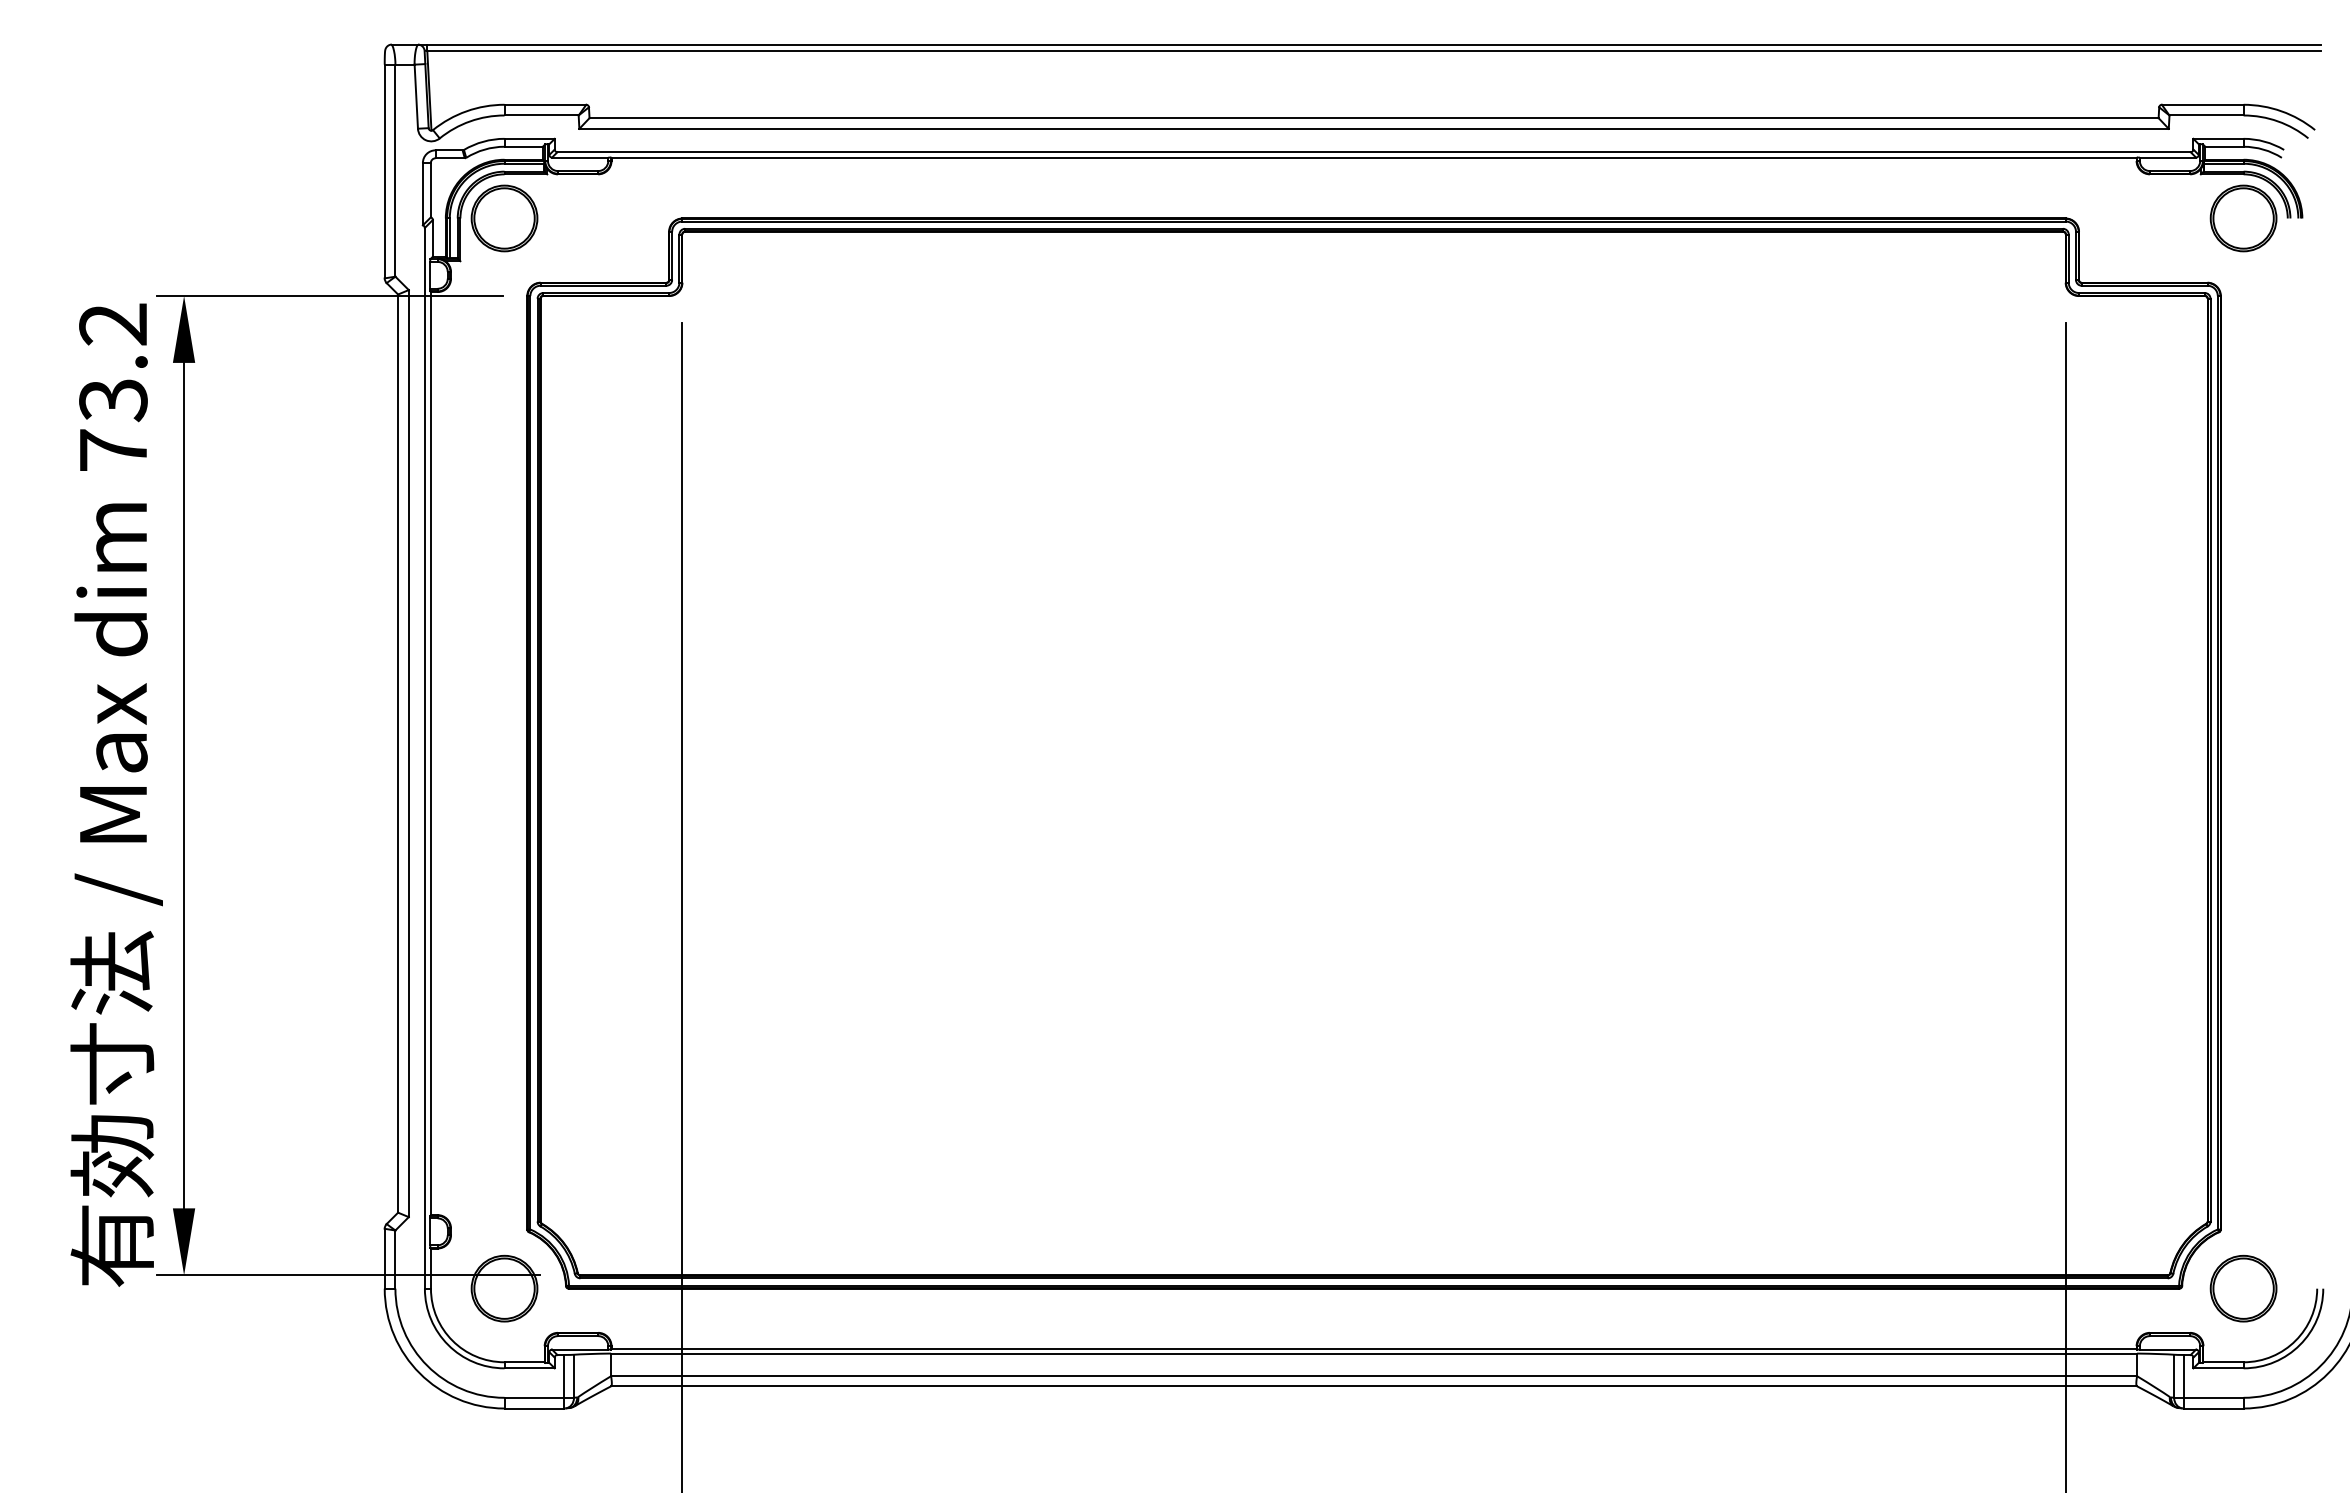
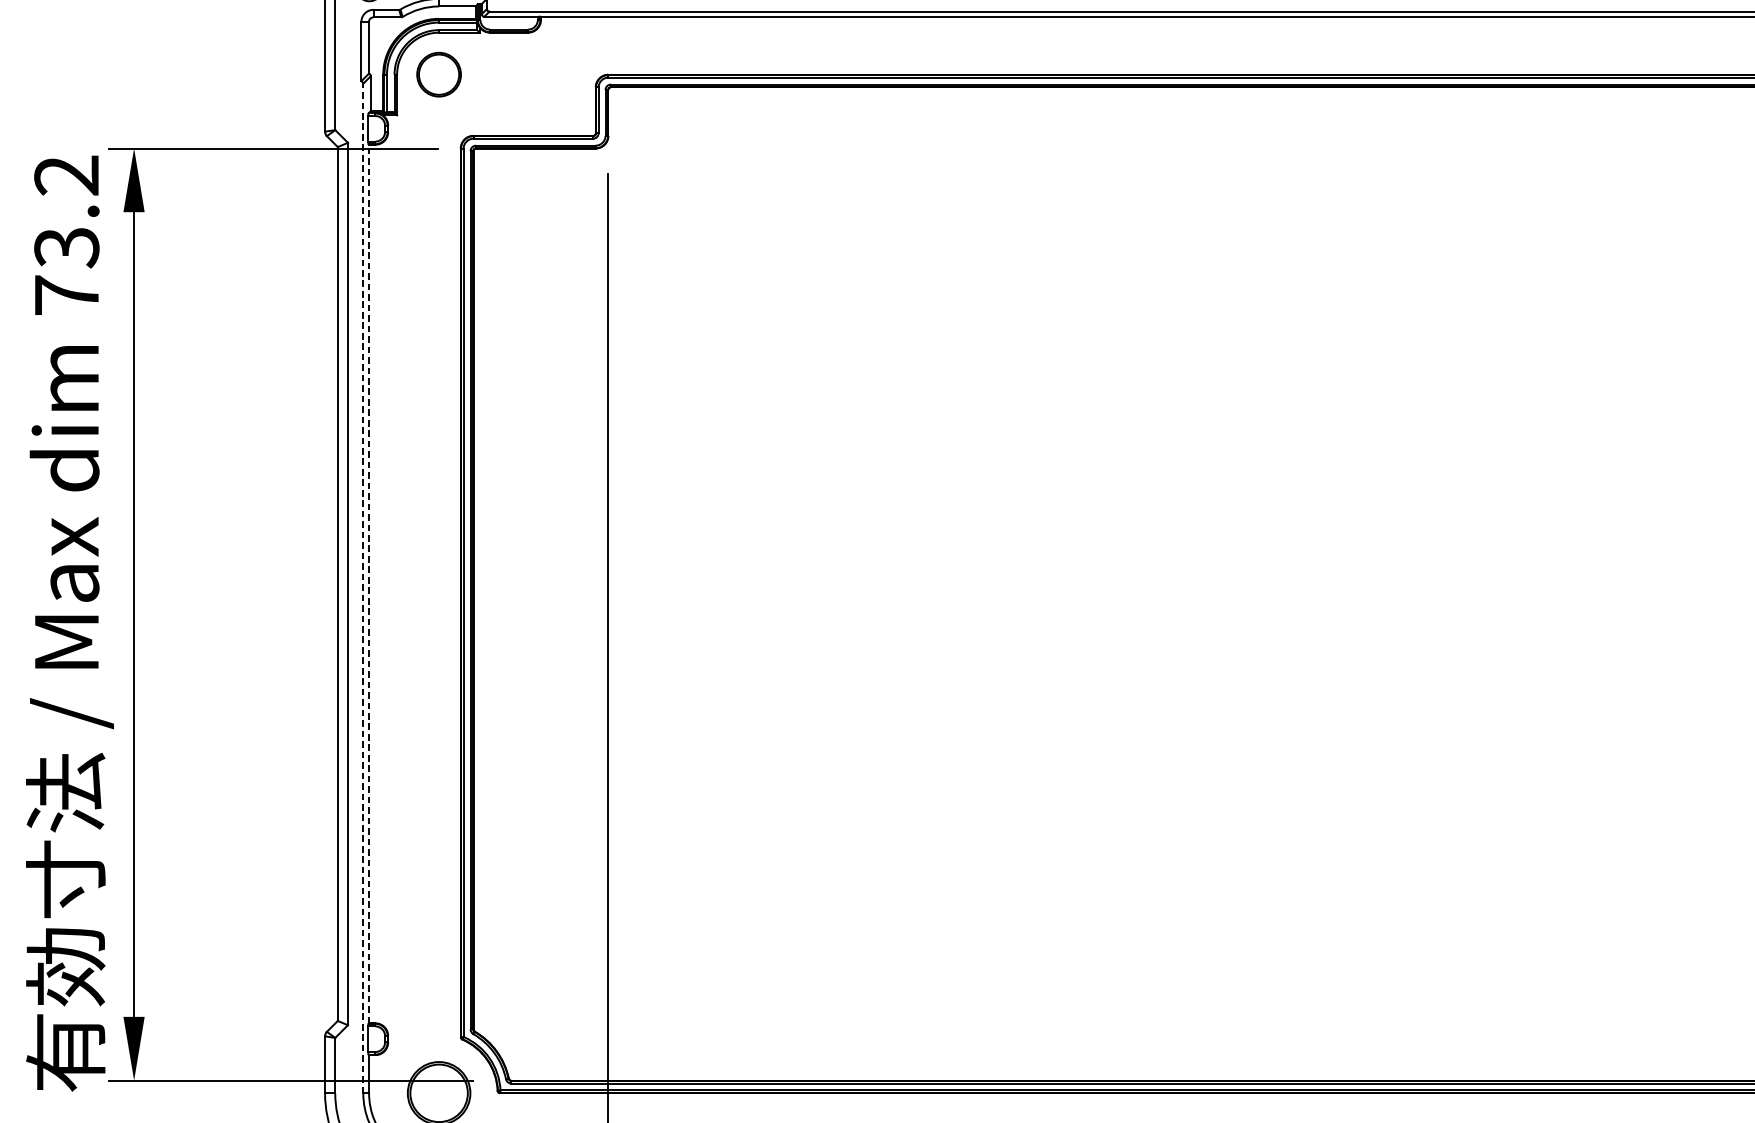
part: (504, 218) -> (439, 74), size x0.7
line: (430, 753) -> (368, 583), solid -> dashed
line: (424, 757) -> (362, 587), solid -> dashed

